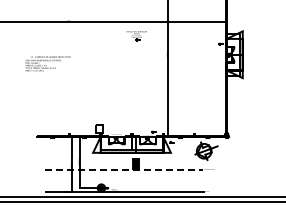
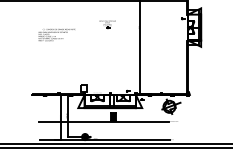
part: (136, 36) -> (107, 24), moved
text: (47, 63) -> (56, 34), moved
line: (124, 170) -> (104, 122), dashed -> solid

